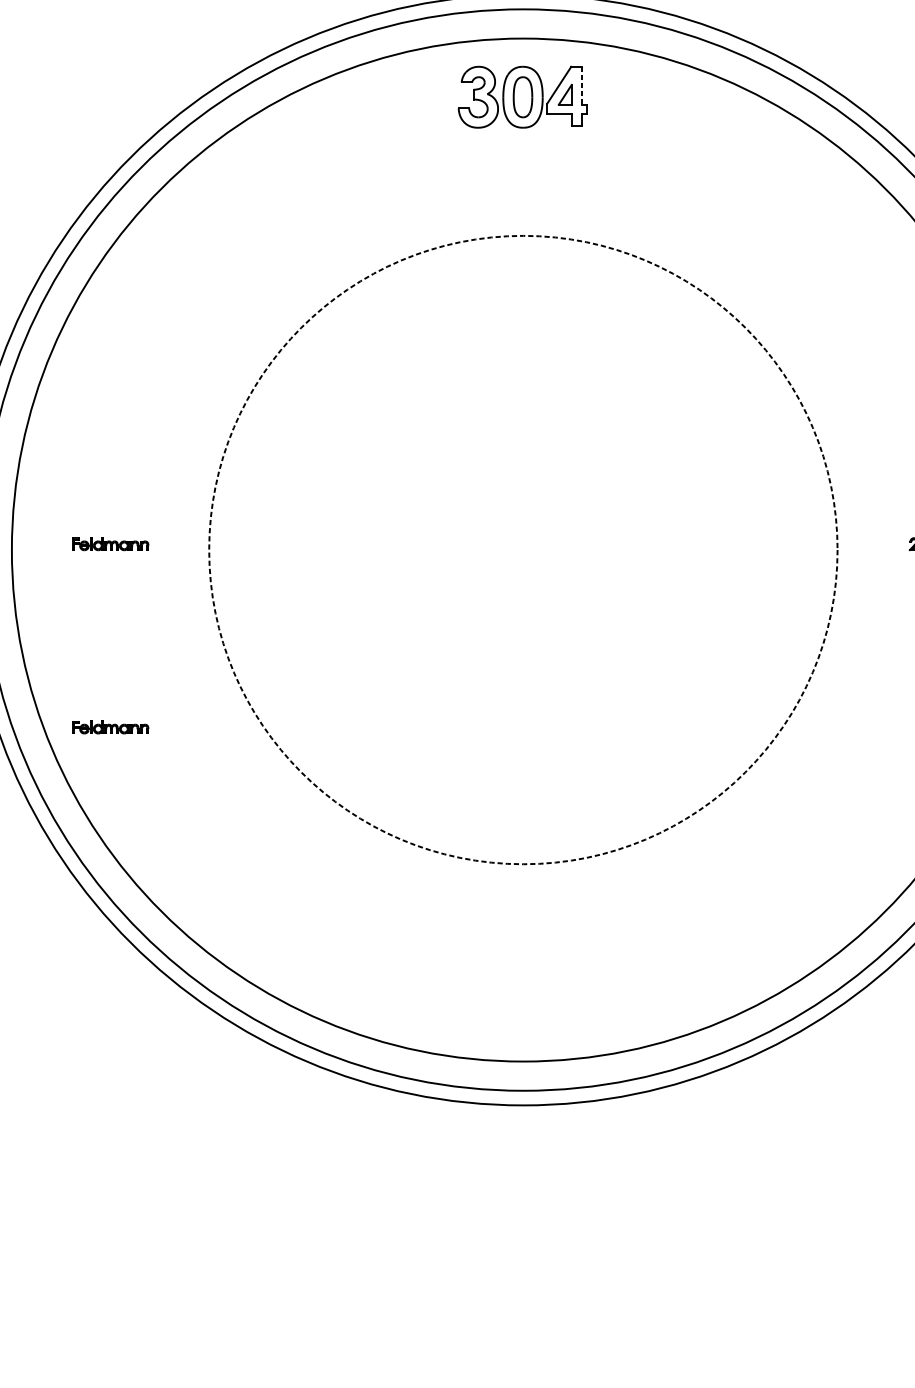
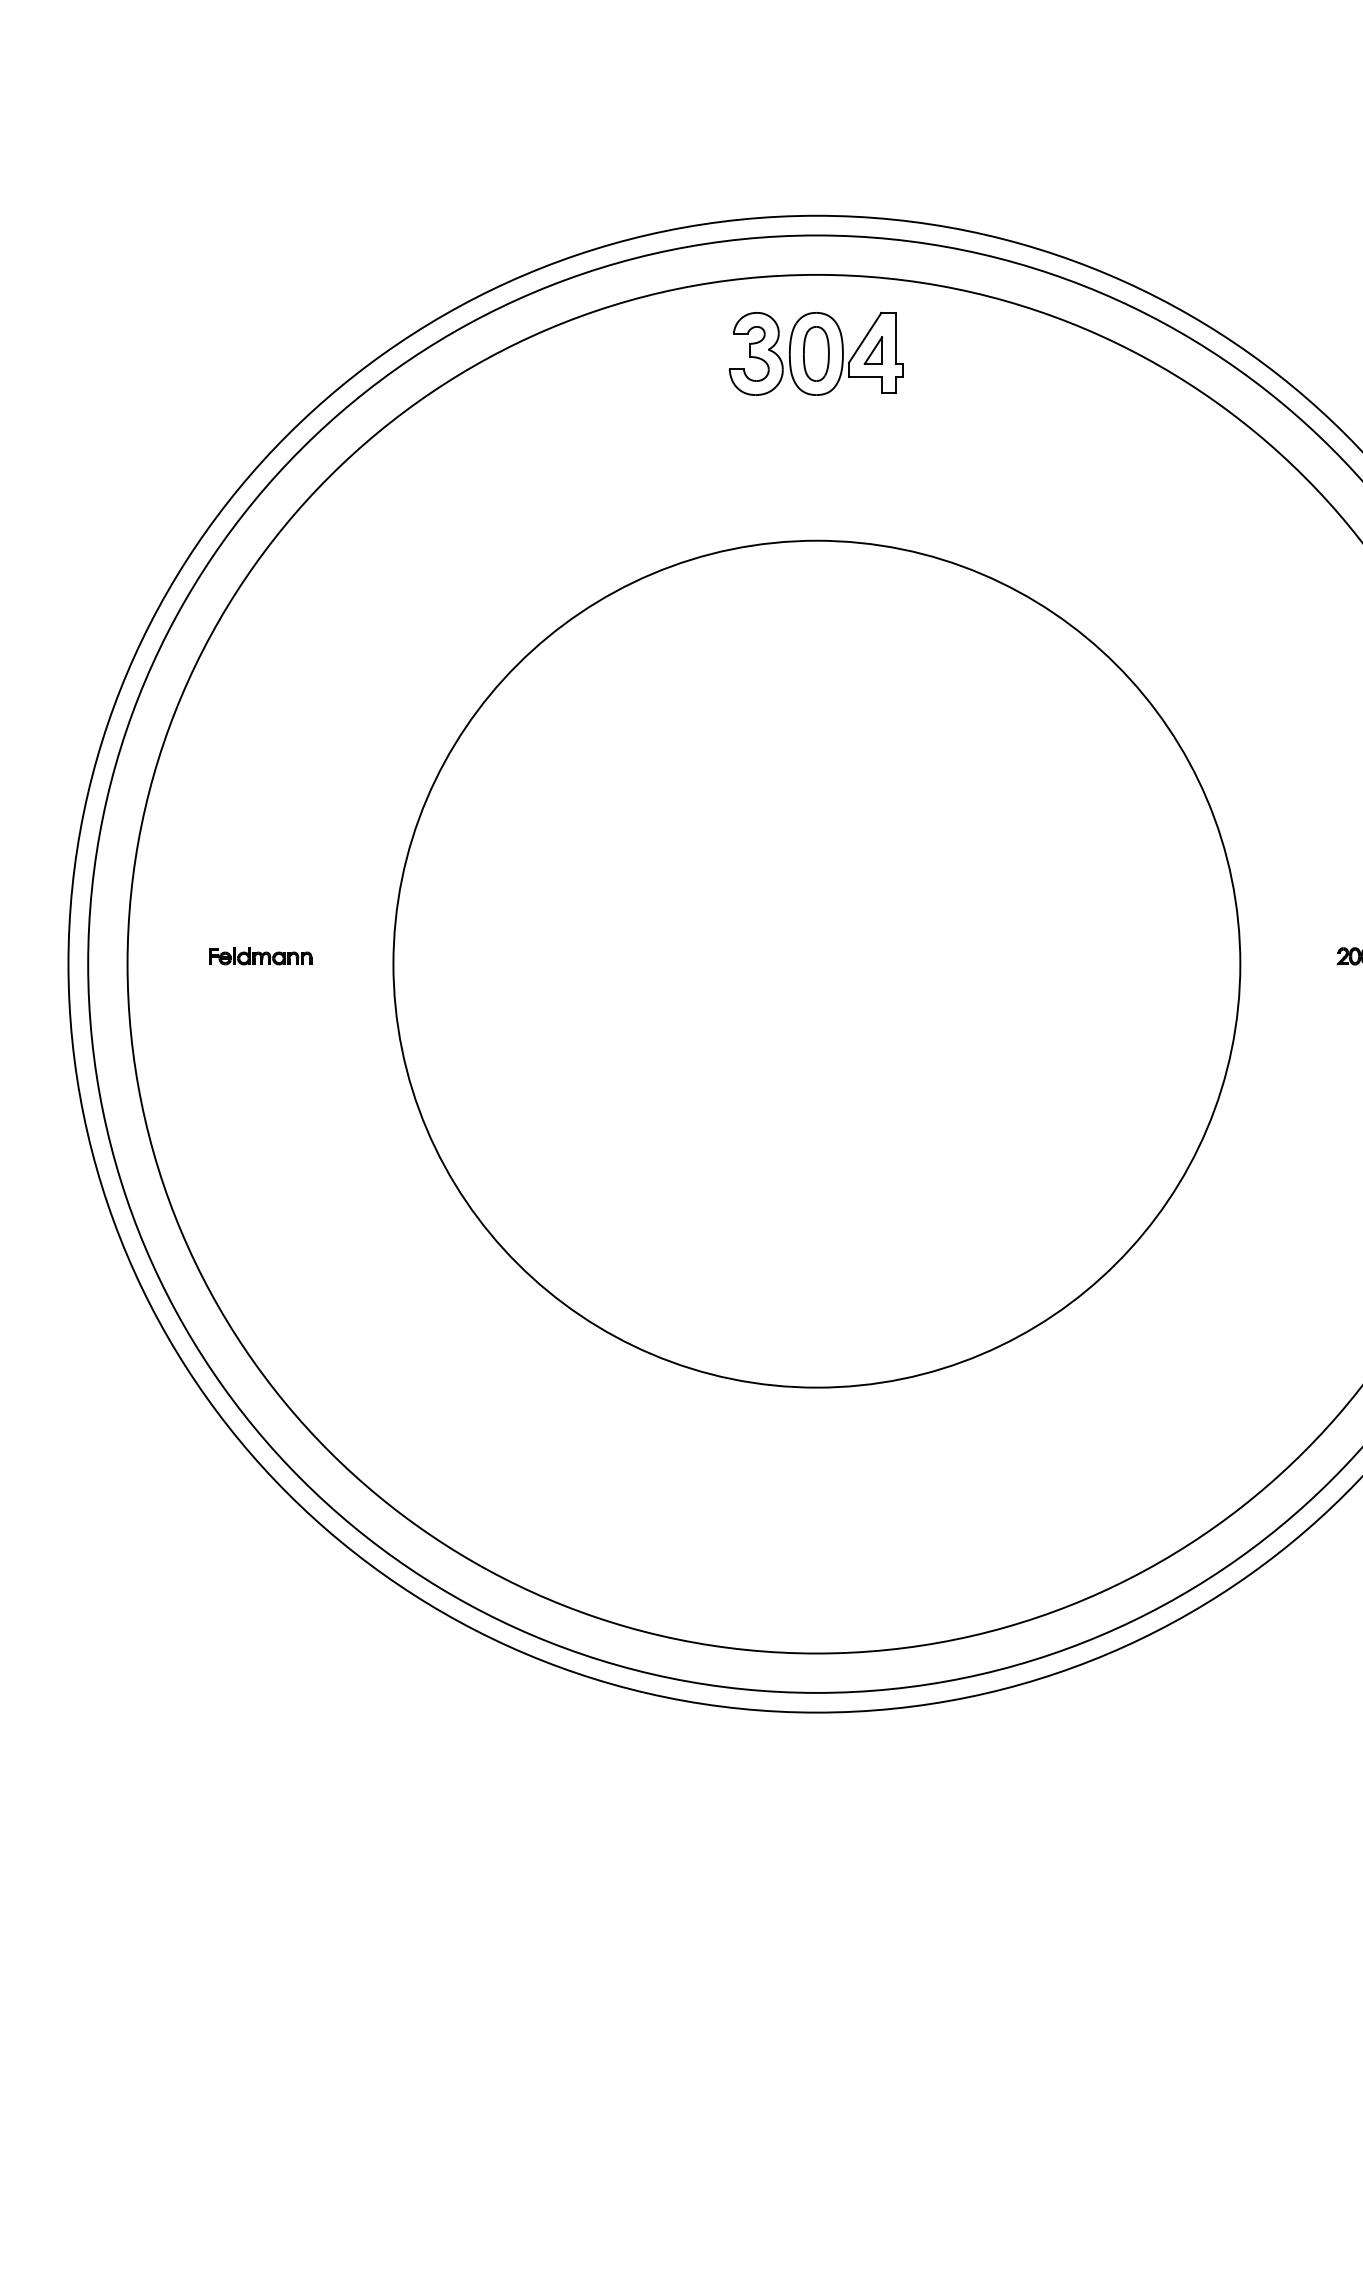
line: (582, 85) -> (896, 338), dashed -> solid
circle: (523, 549) -> (816, 963), dashed -> solid
part: (110, 727) -> (260, 1203), removed

